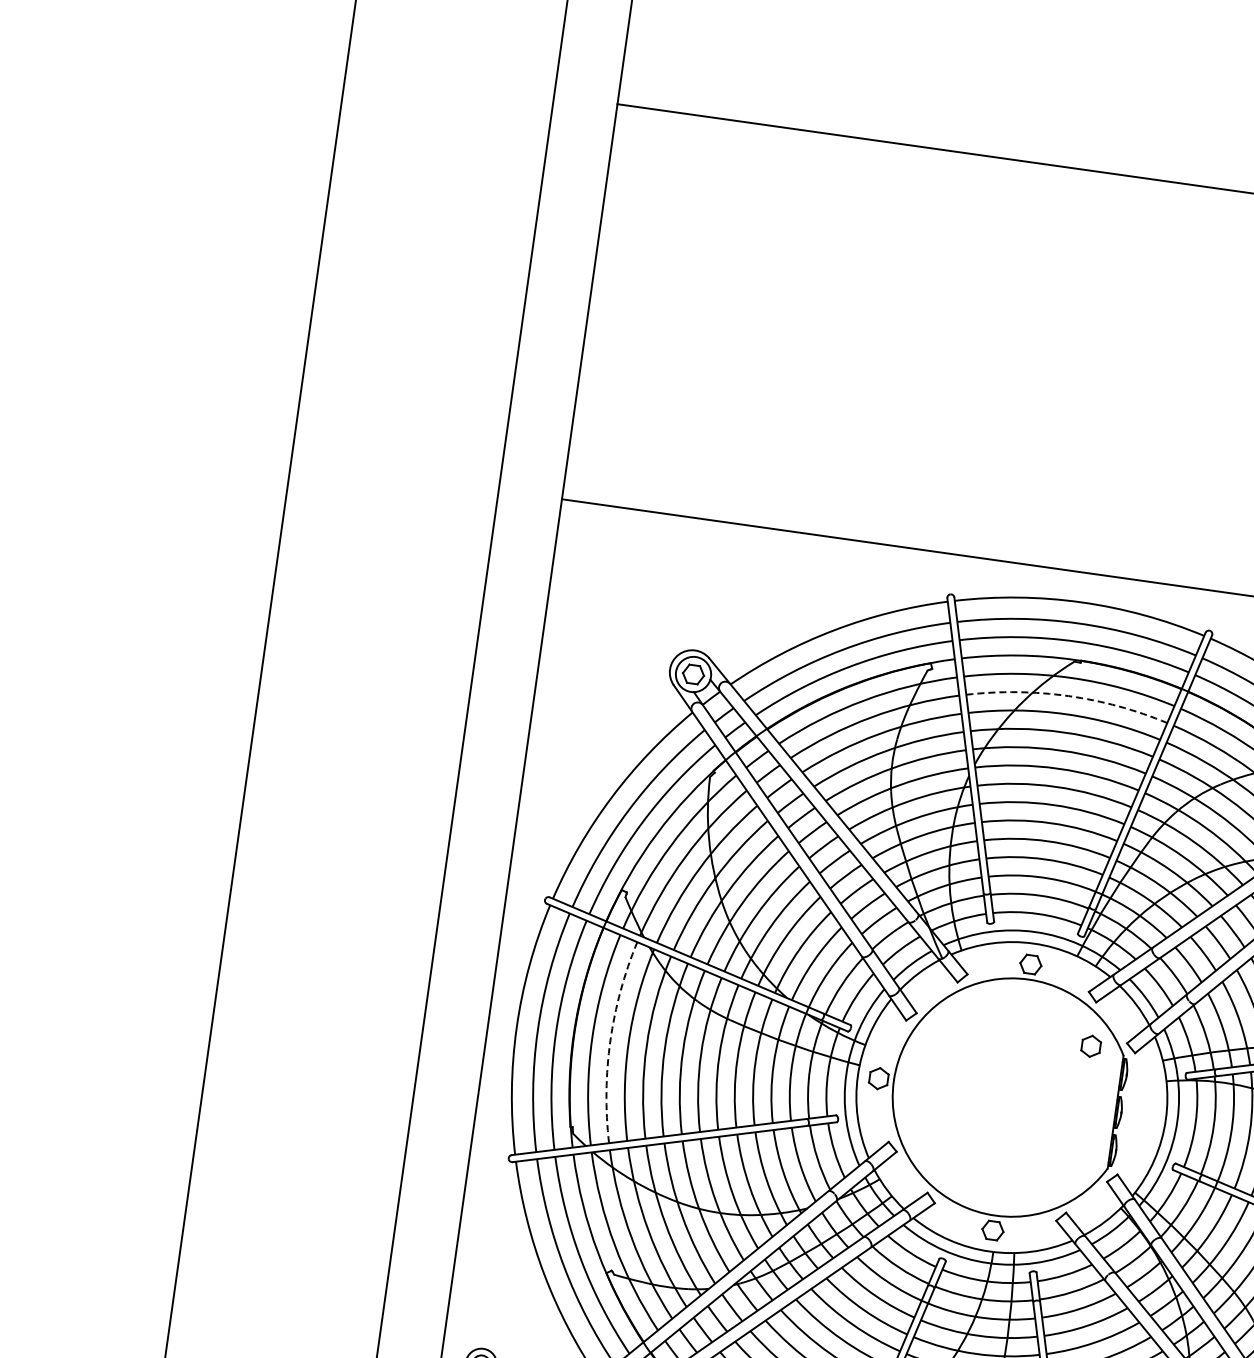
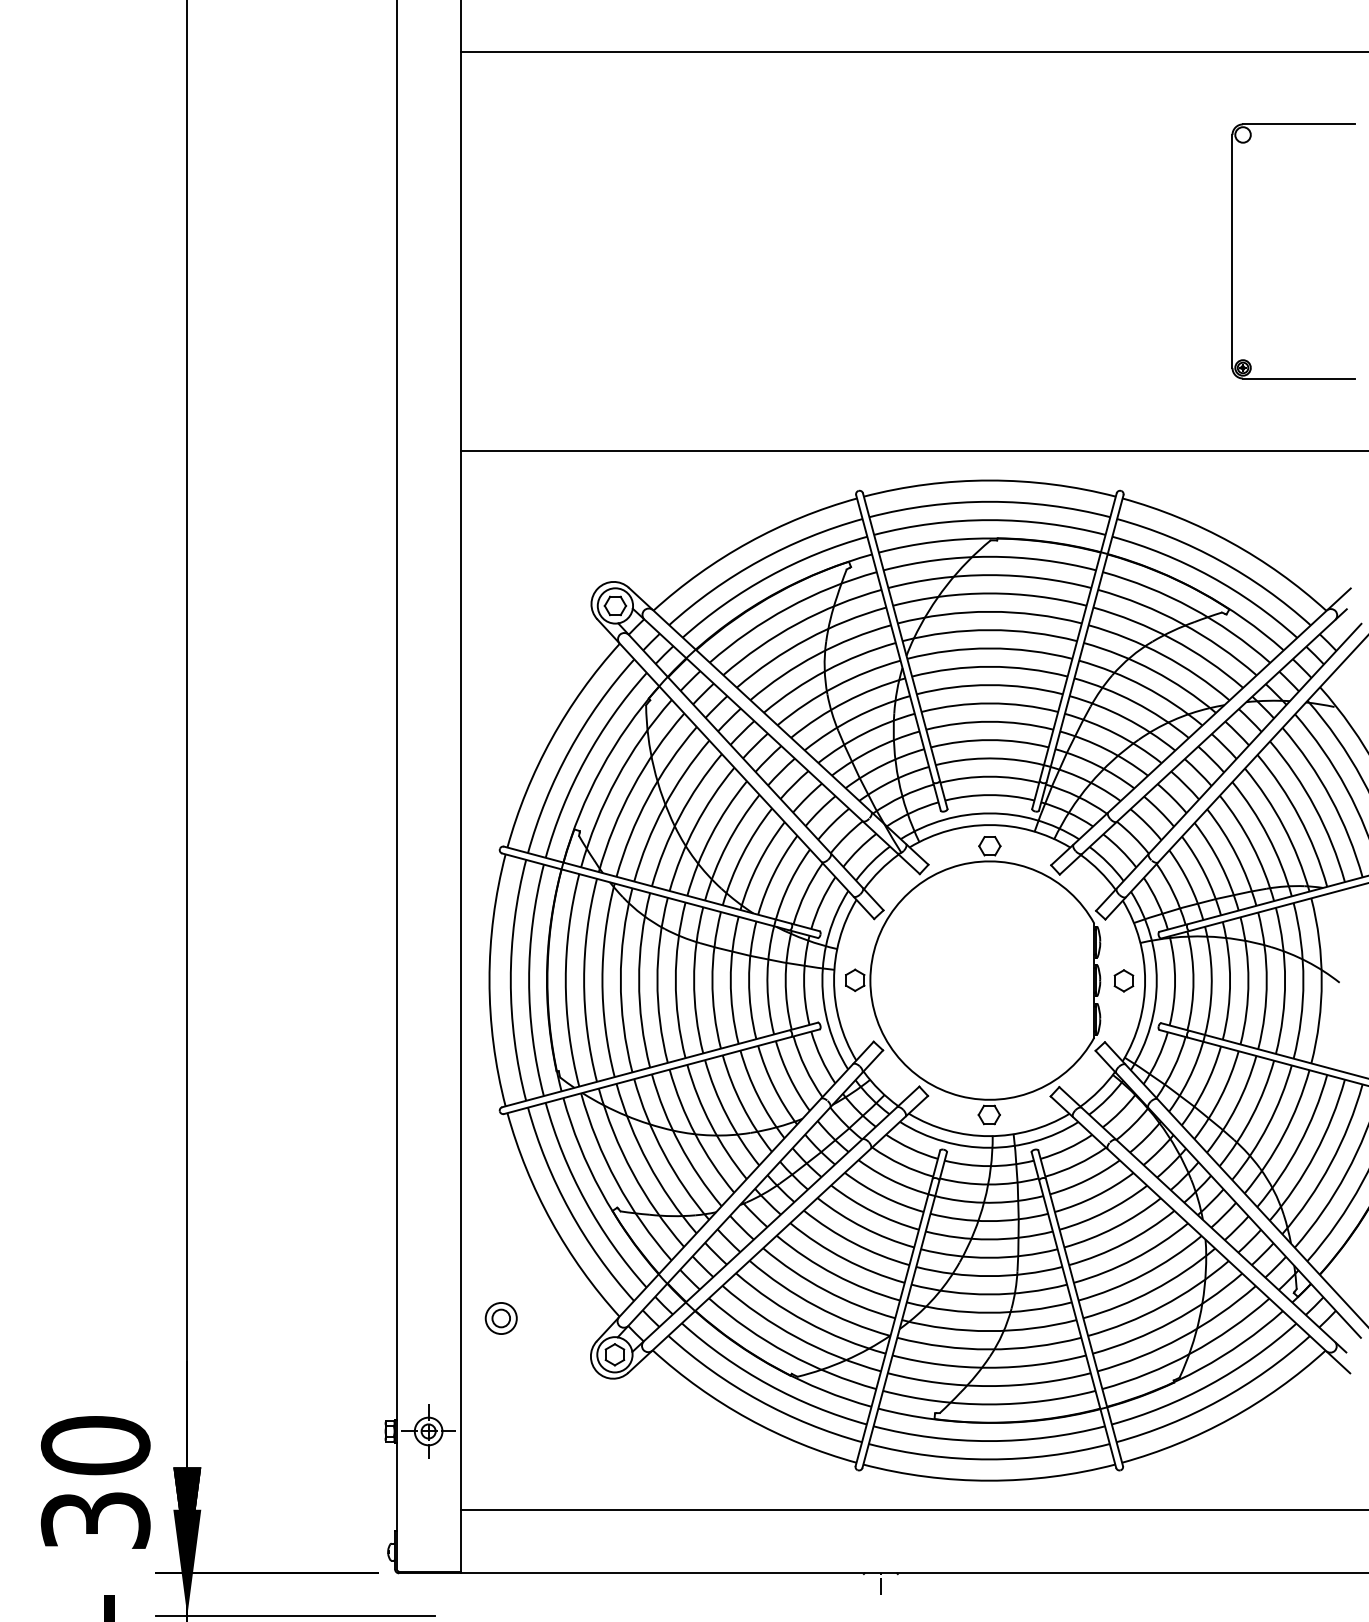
arc: (1068, 696) -> (989, 575), dashed -> solid
arc: (610, 1041) -> (584, 980), dashed -> solid
part: (1090, 1045) -> (1123, 980), moved

